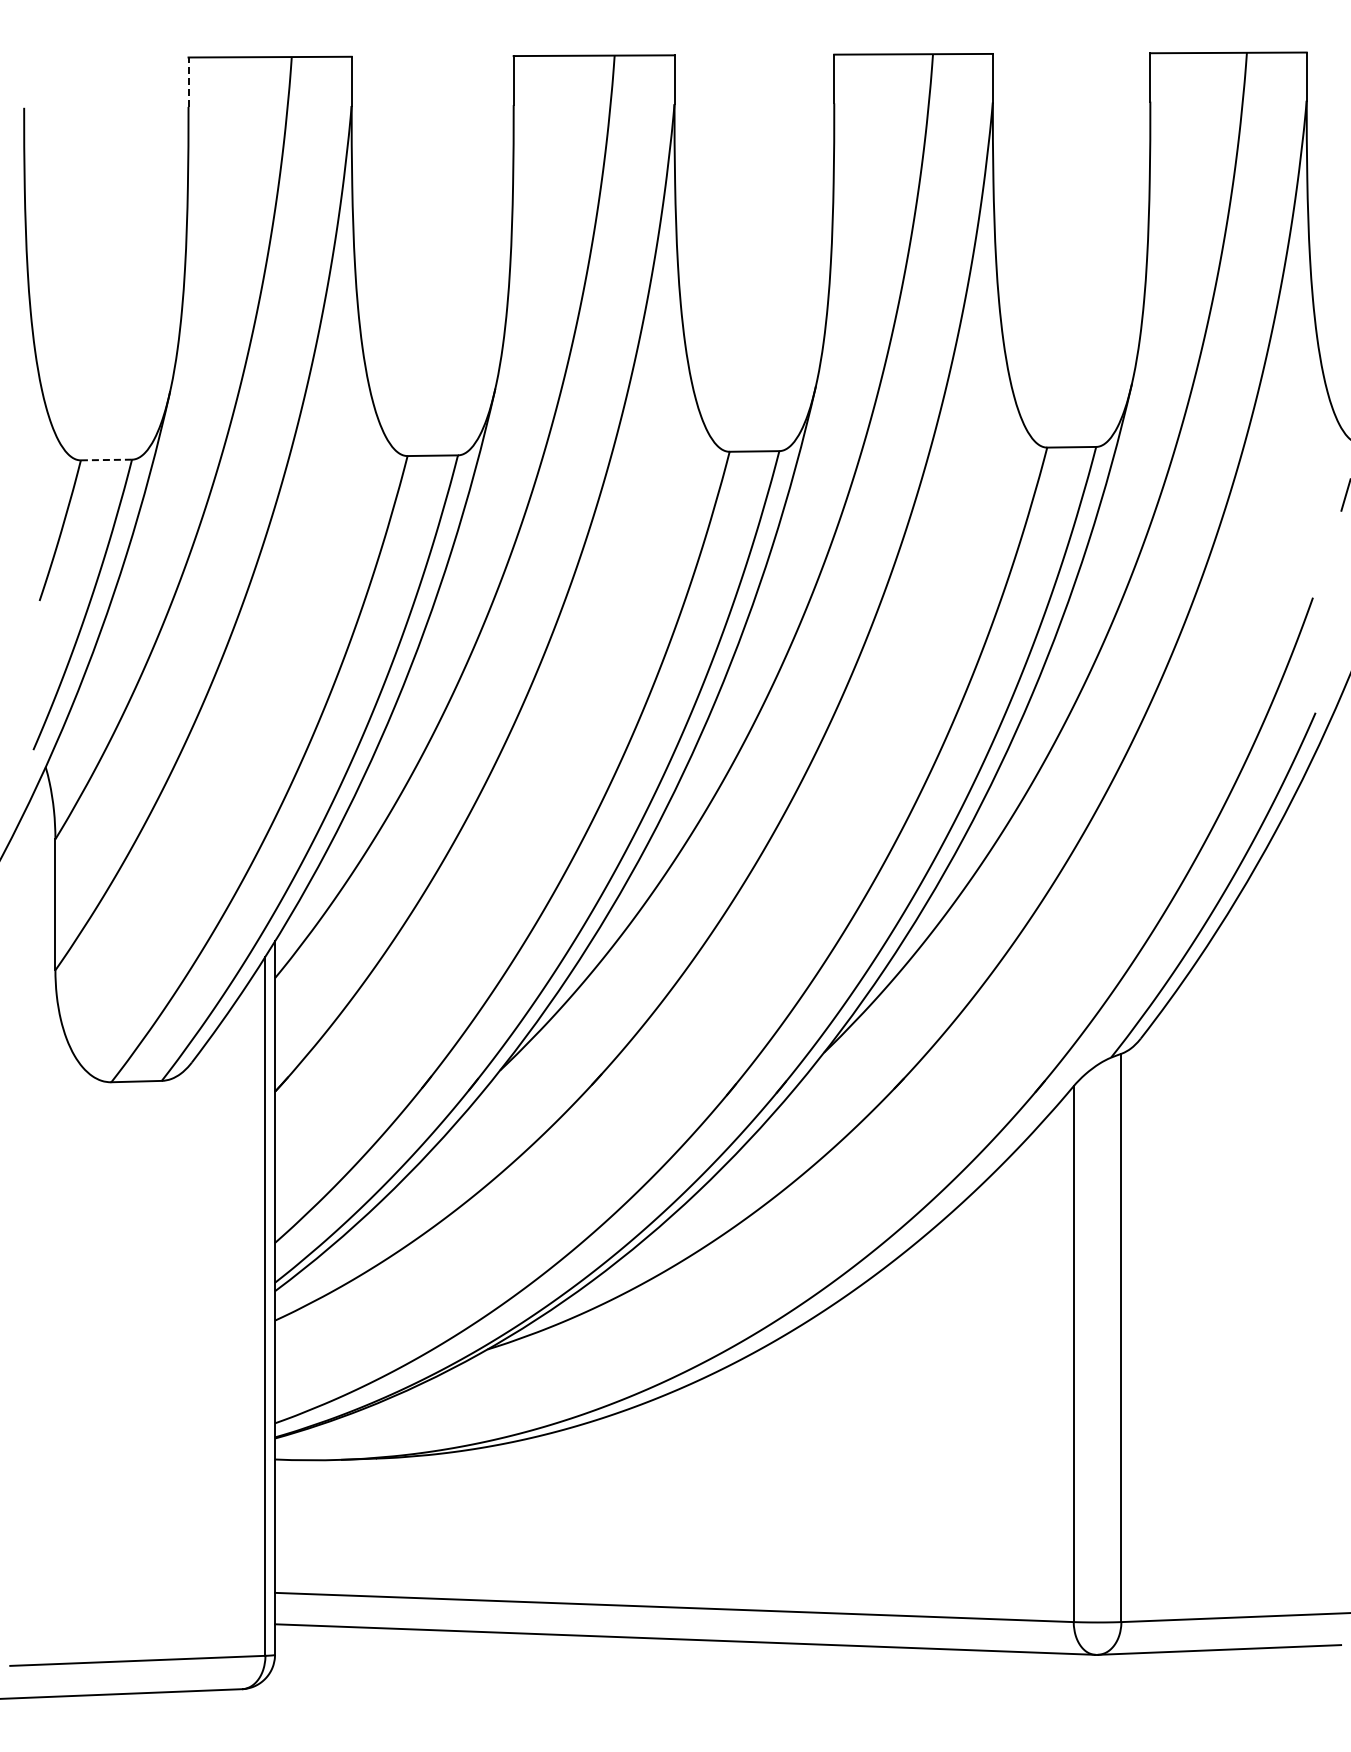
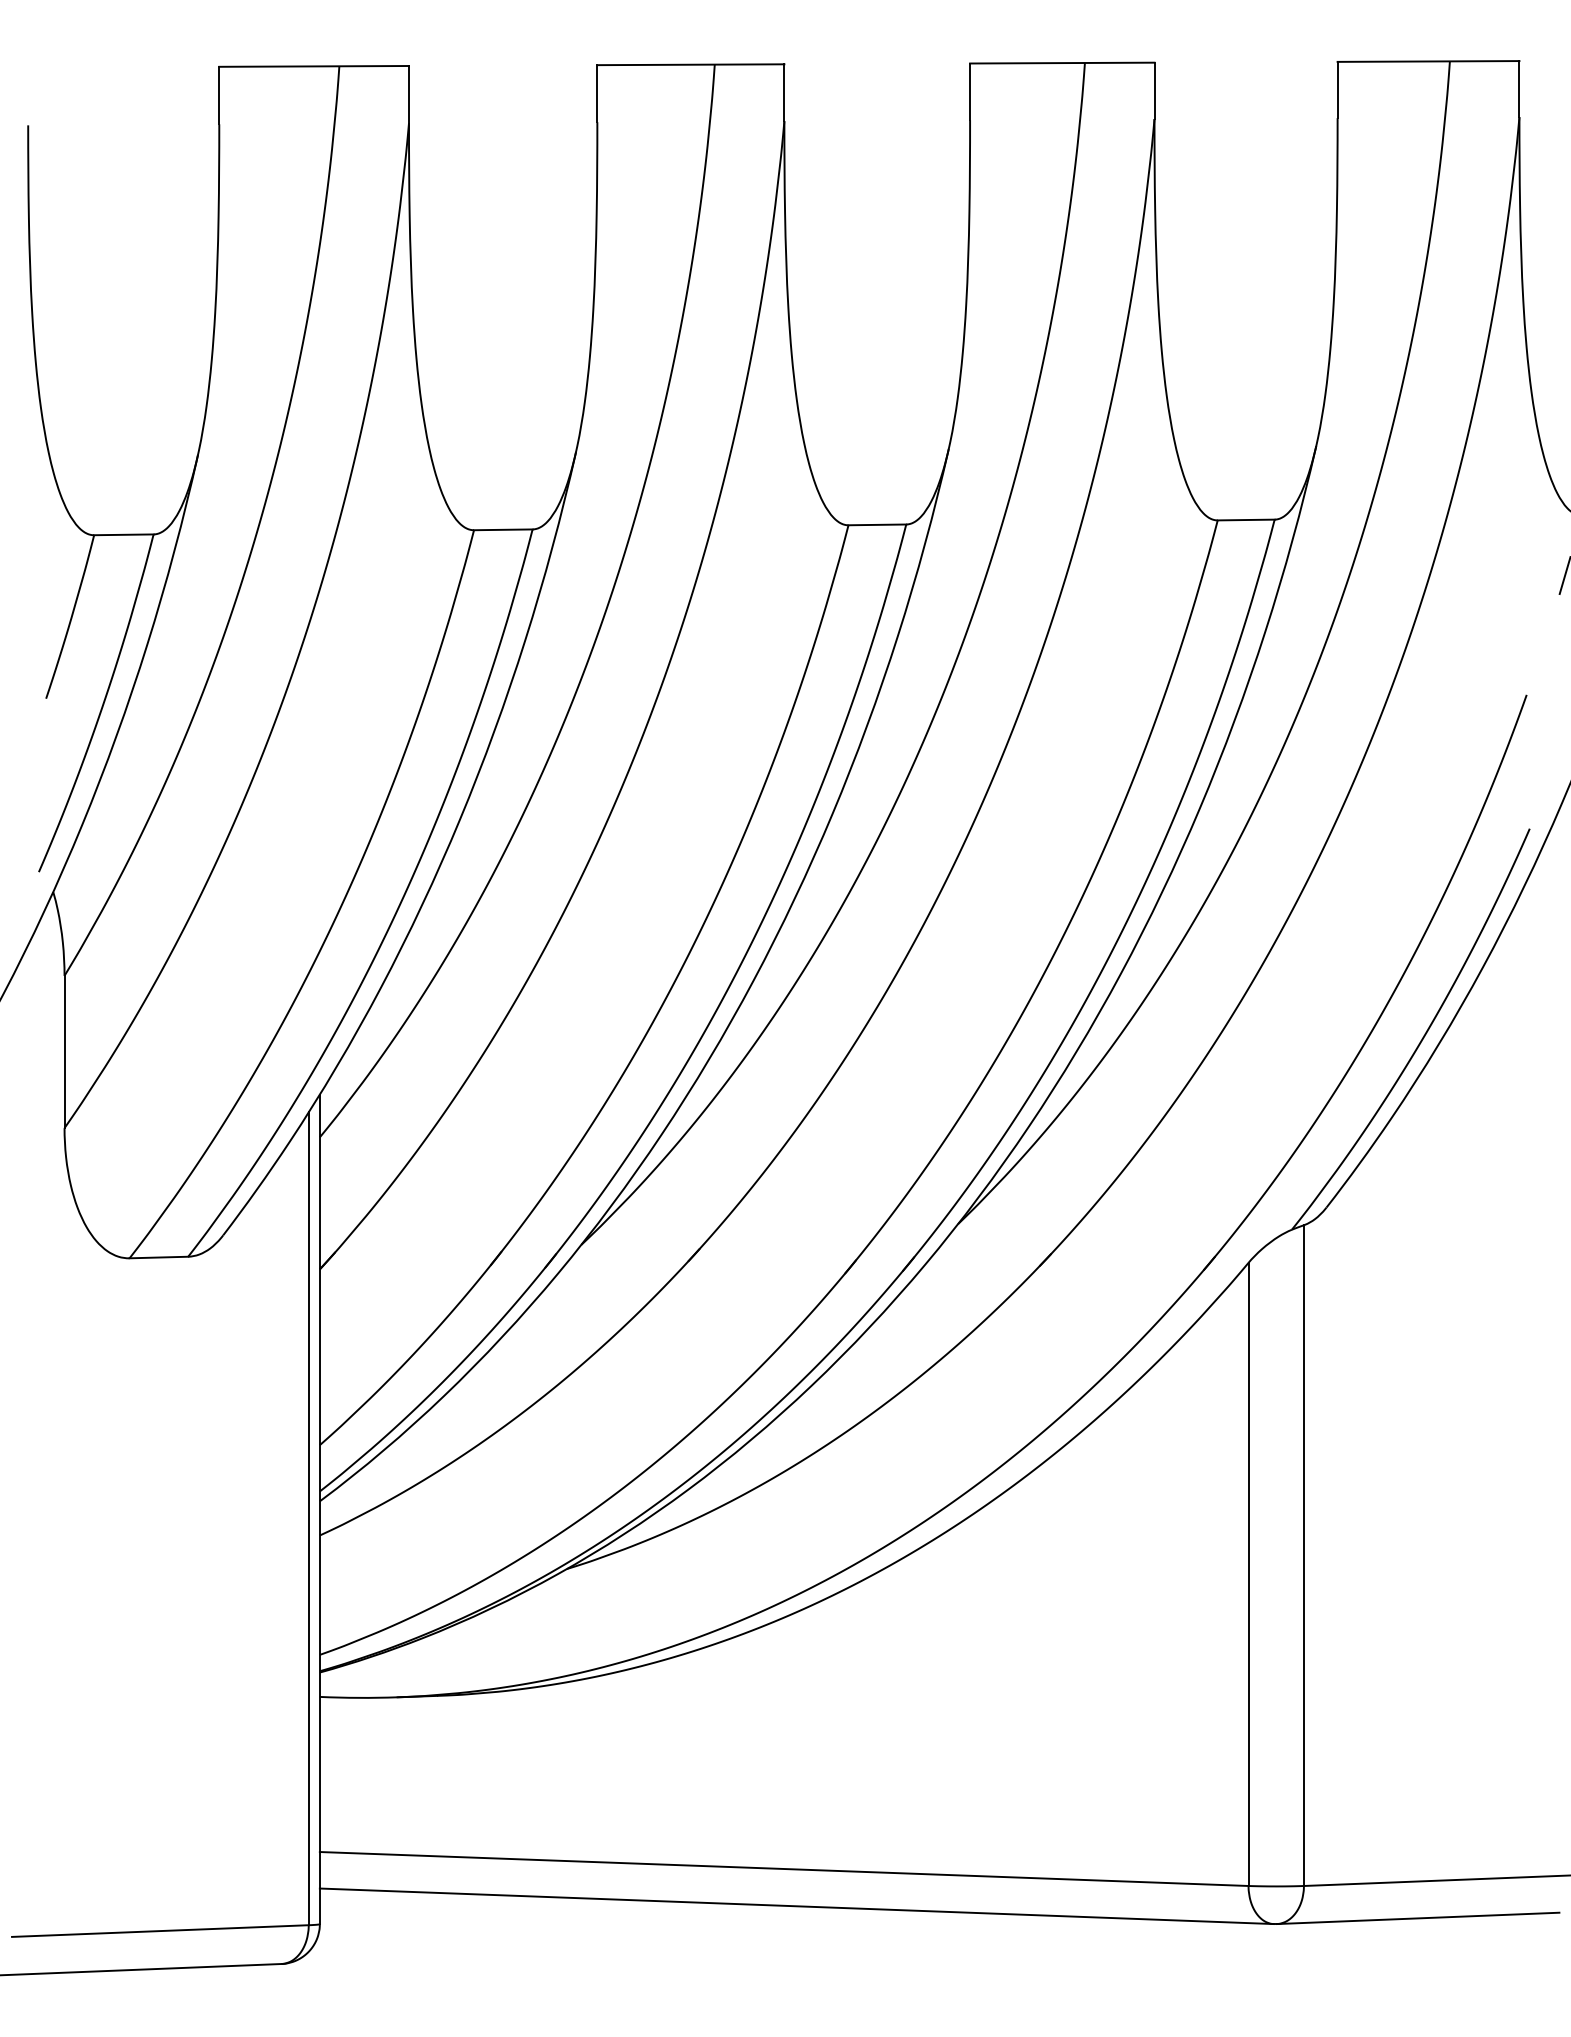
line: (188, 82) -> (219, 95), dashed -> solid
line: (106, 460) -> (123, 535), dashed -> solid

